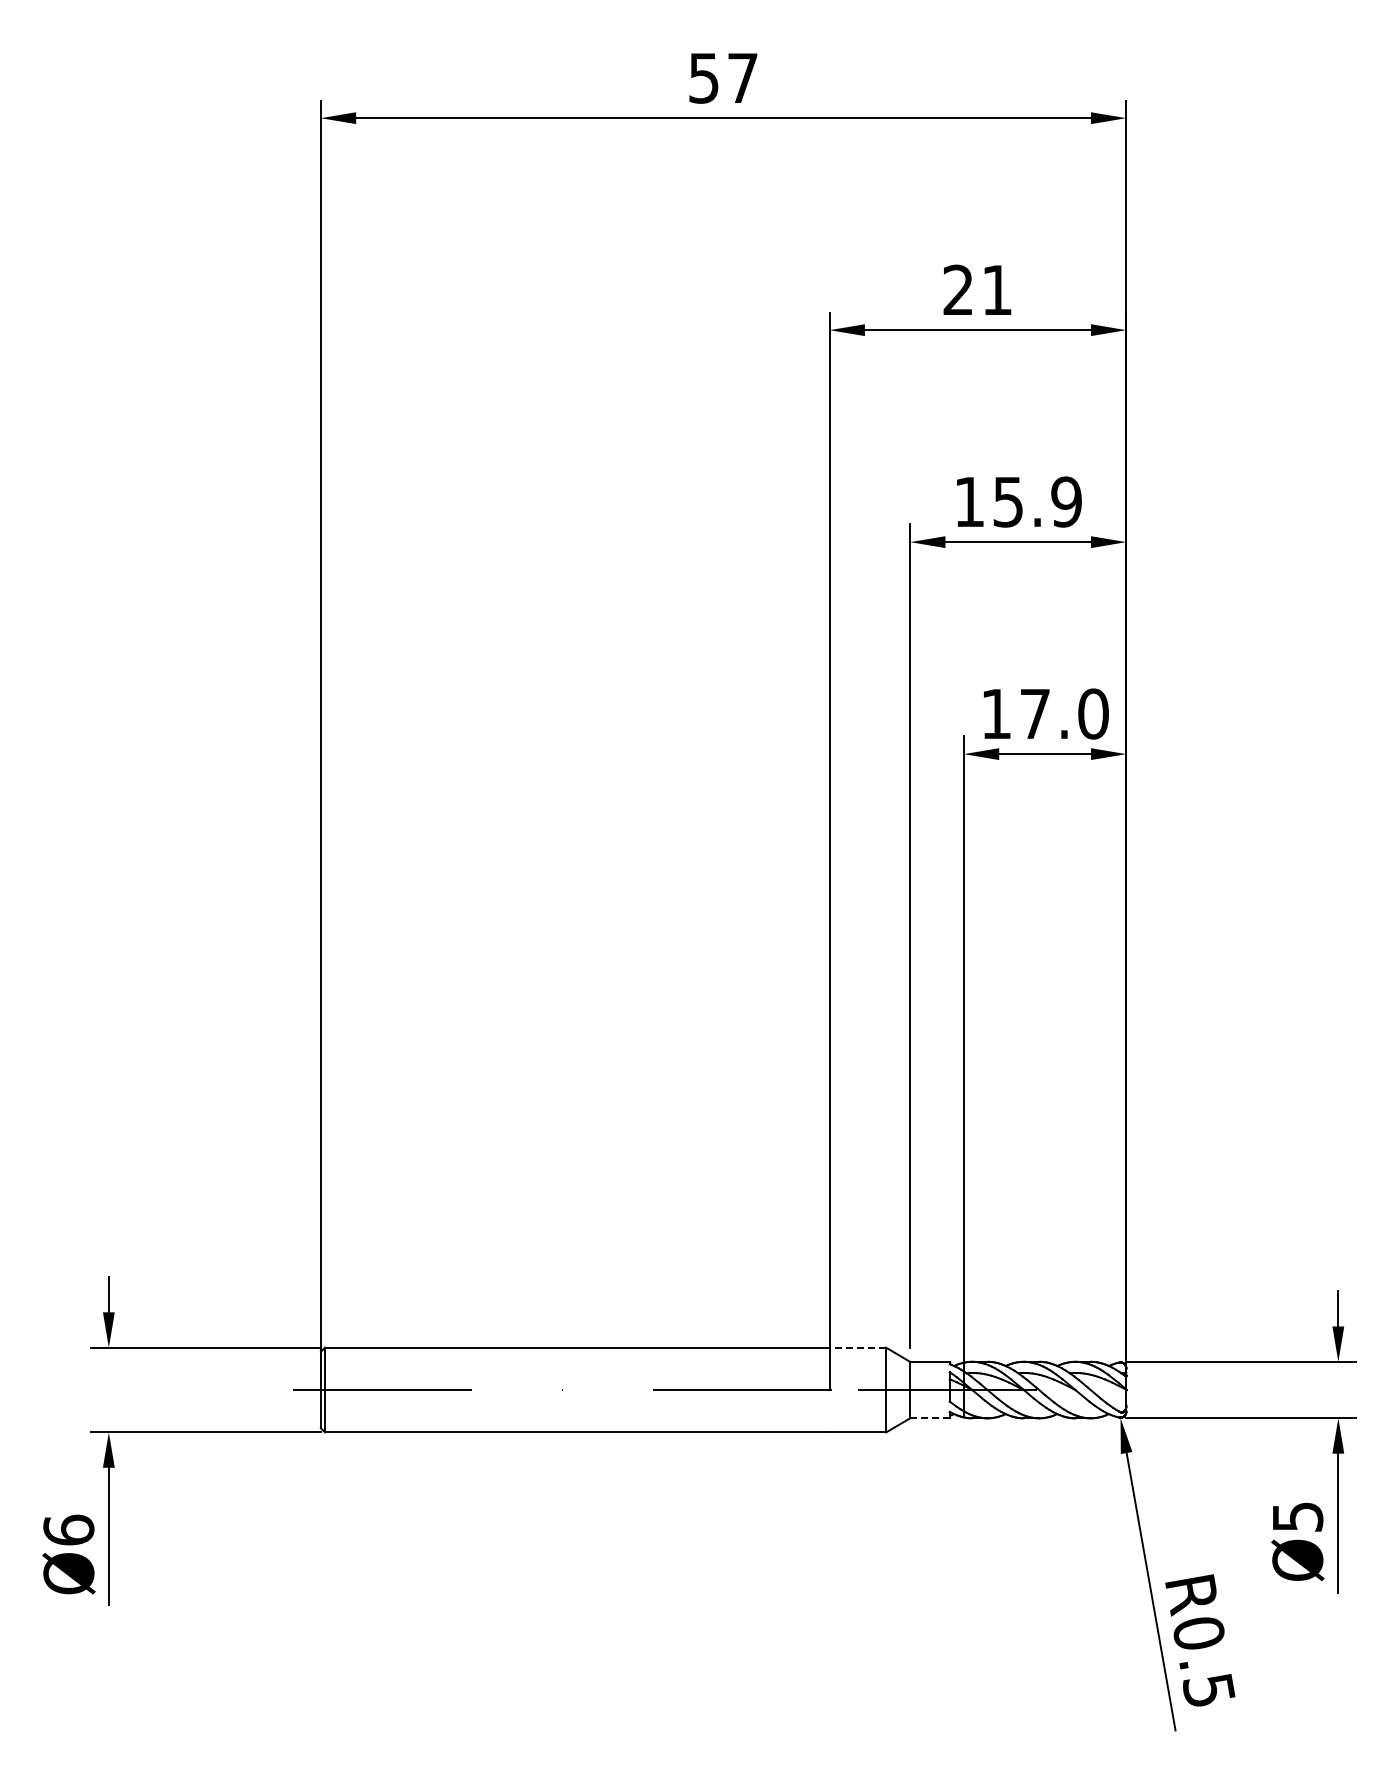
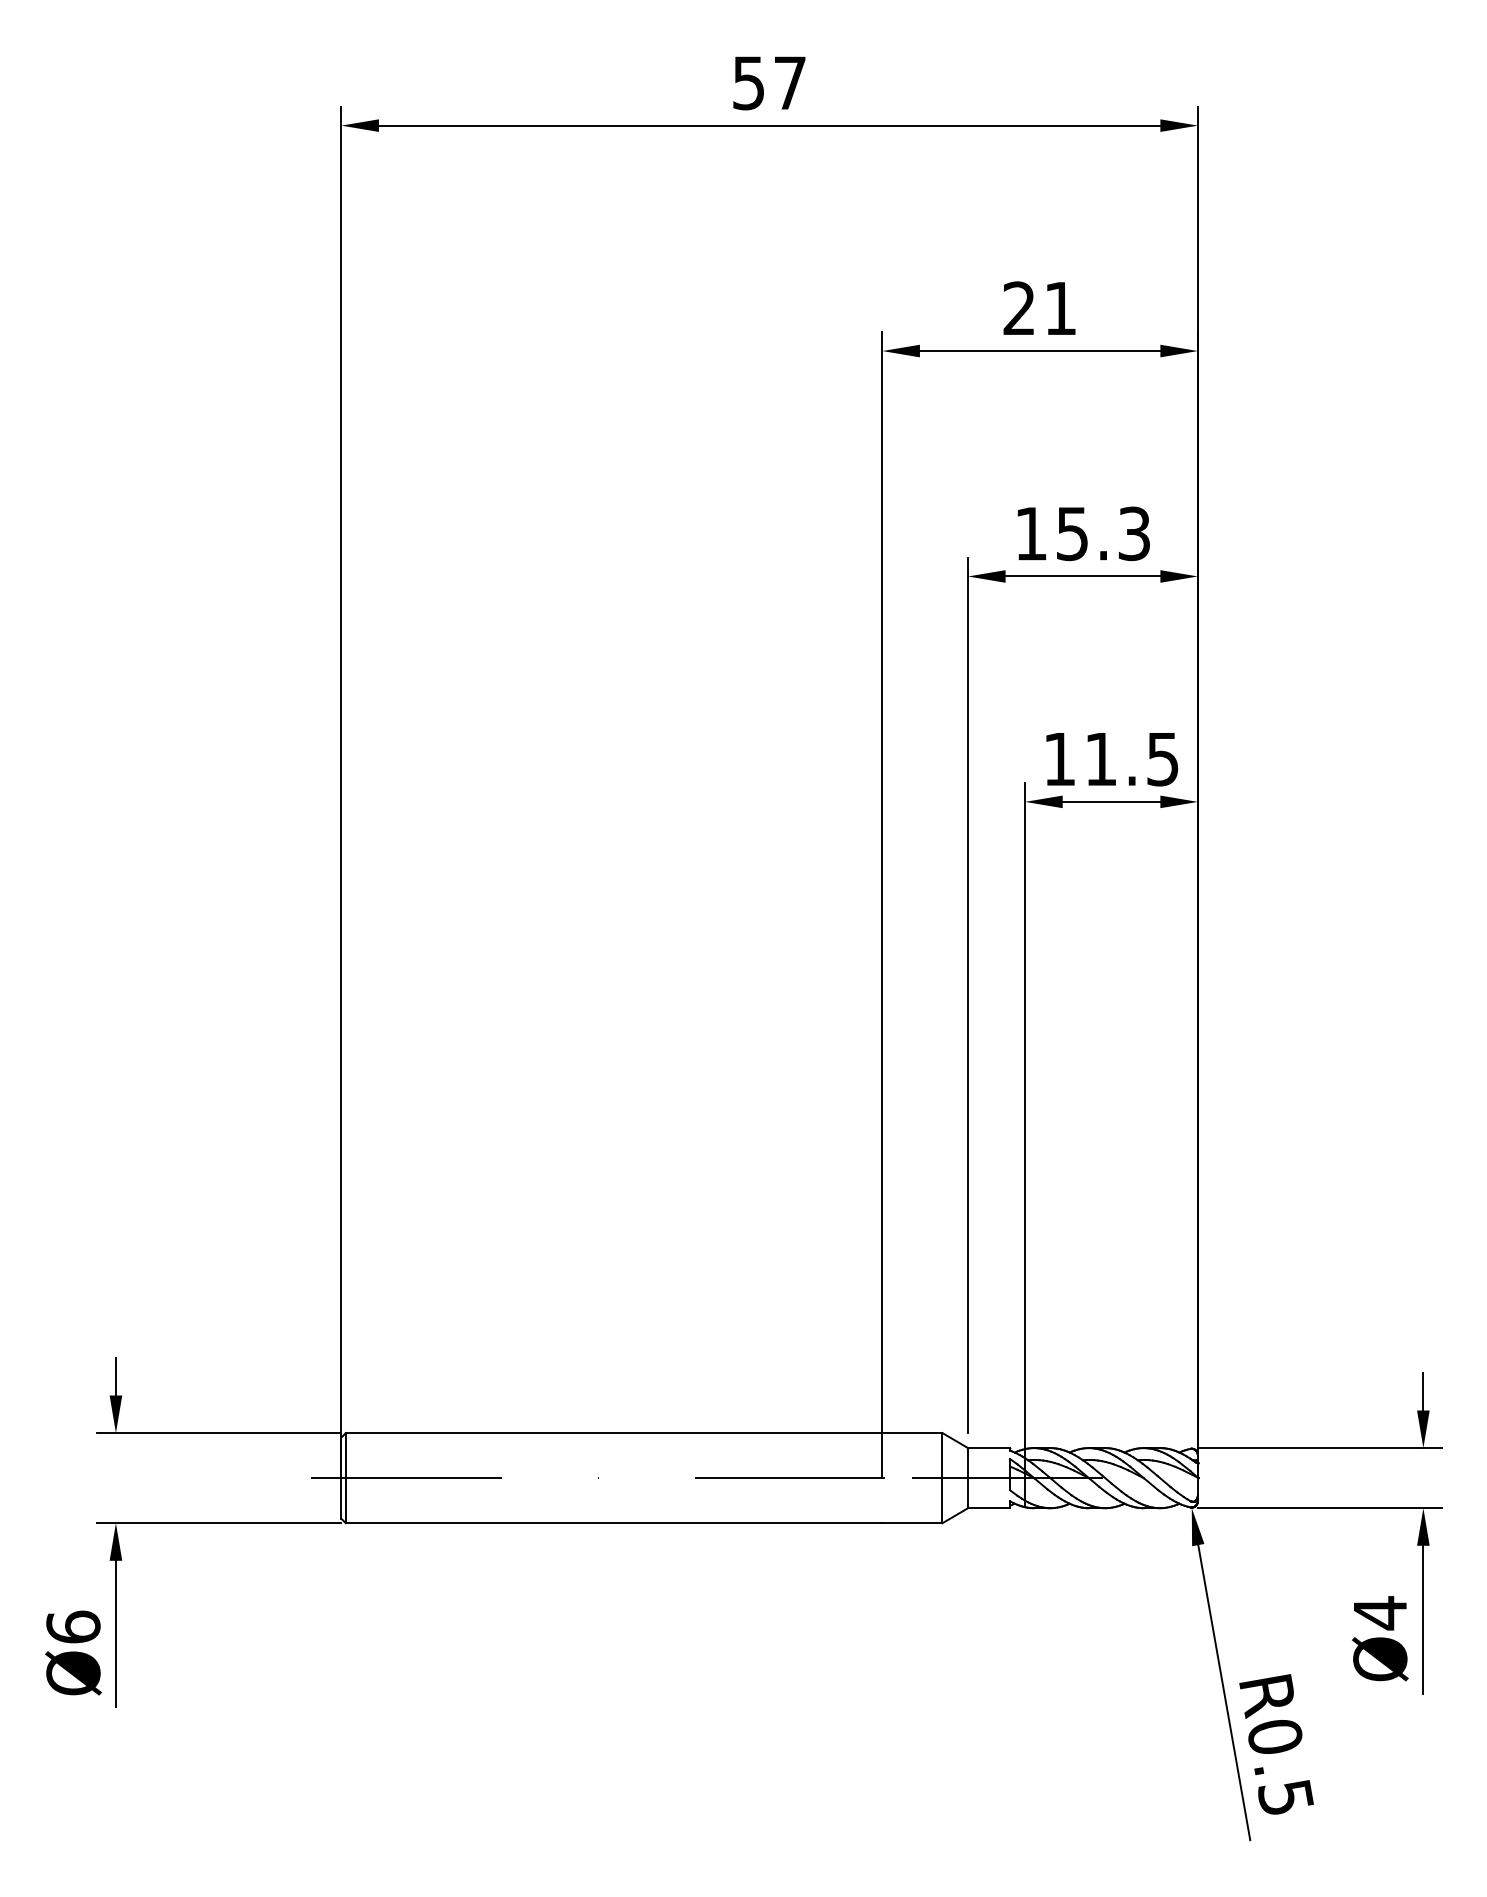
text: (1066, 501) -> (1134, 533), 15.9 -> 15.3
text: (1064, 713) -> (1132, 758), 17.0 -> 11.5
line: (857, 1347) -> (912, 1432), dashed -> solid
line: (929, 1418) -> (988, 1508), dashed -> solid
text: (1298, 1517) -> (1381, 1613), Ø5 -> Ø4

